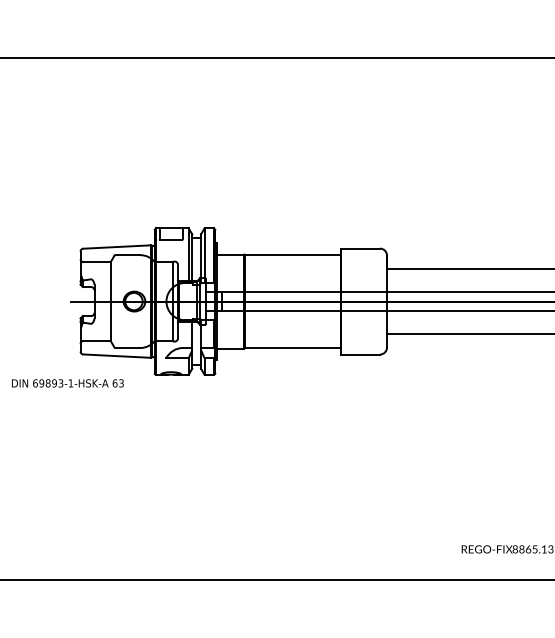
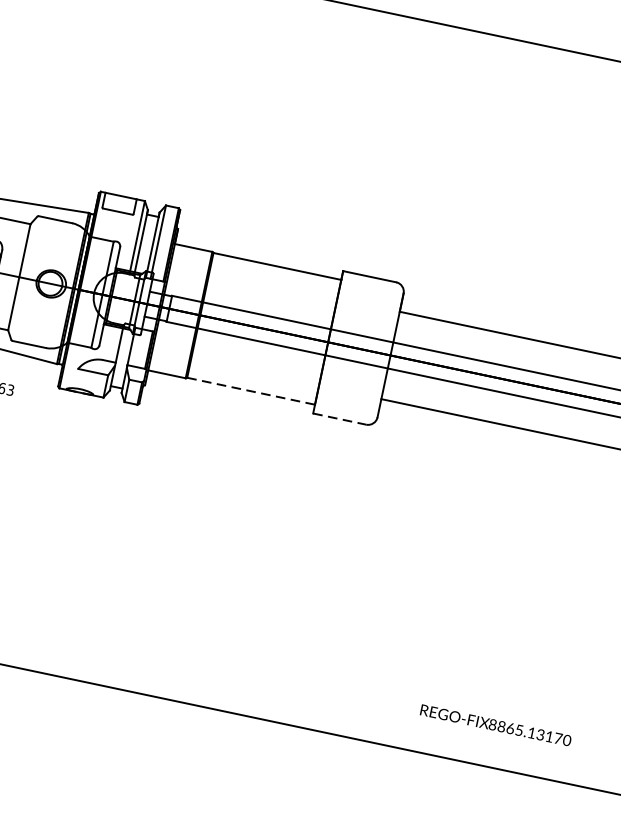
line: (293, 348) -> (251, 392), solid -> dashed
line: (360, 354) -> (339, 419), solid -> dashed

